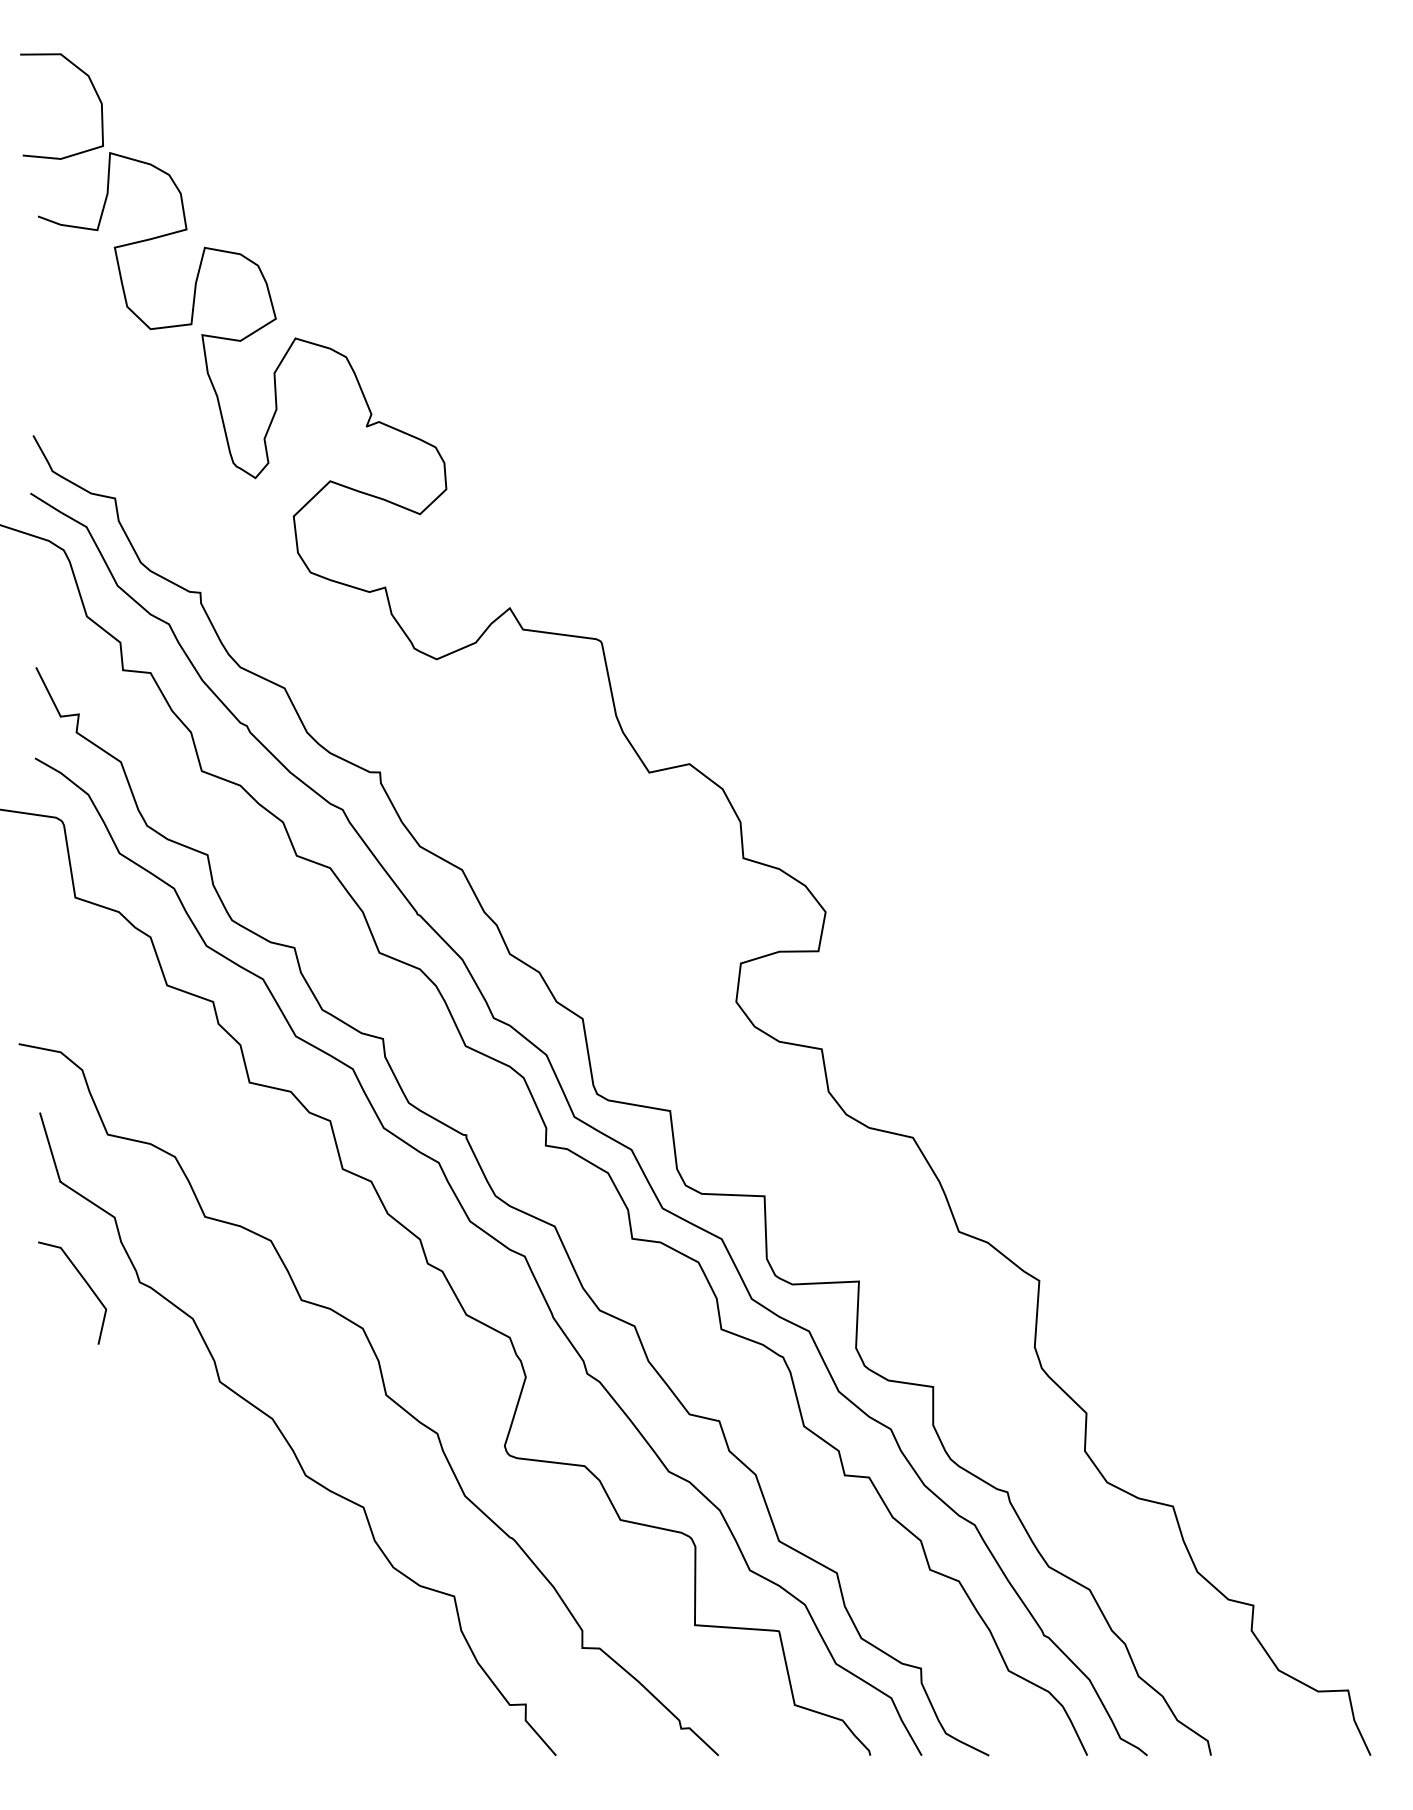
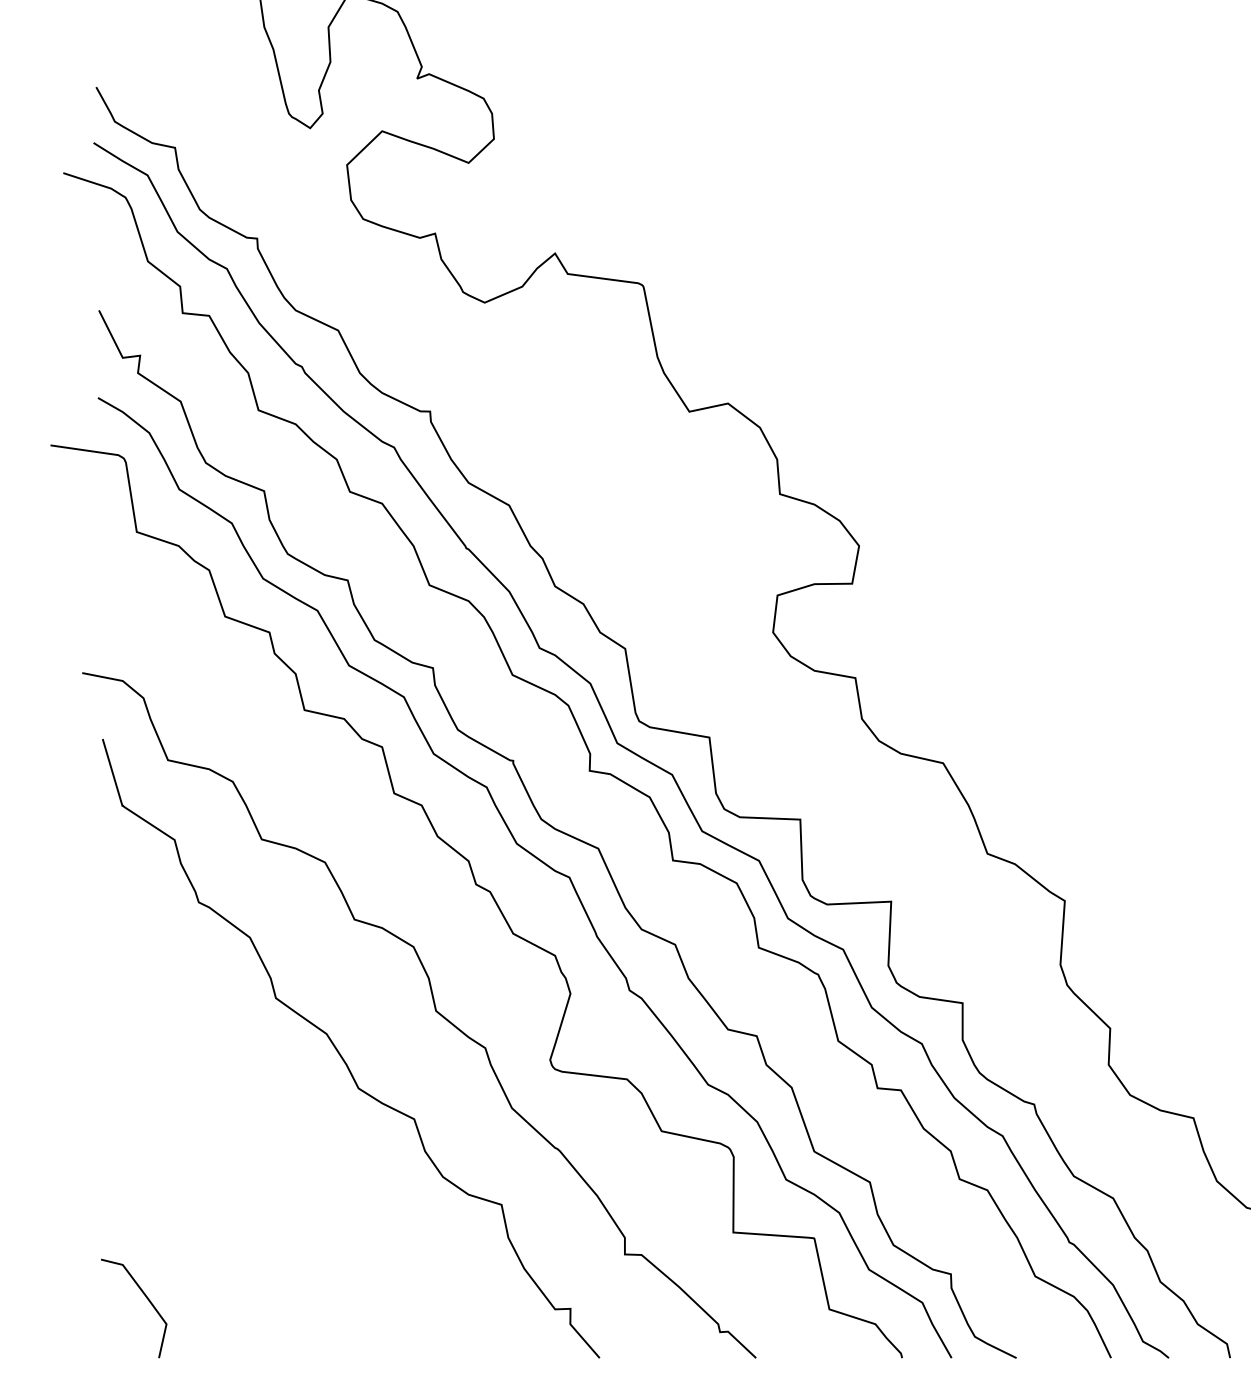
line: (86, 1284) -> (147, 1300), moved

